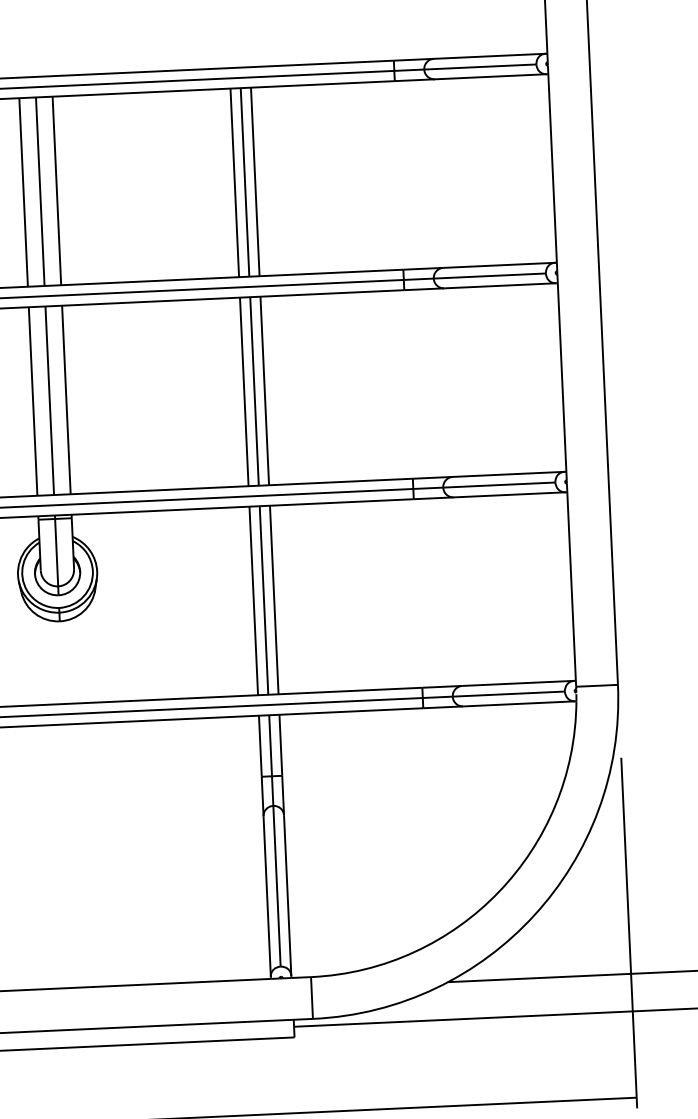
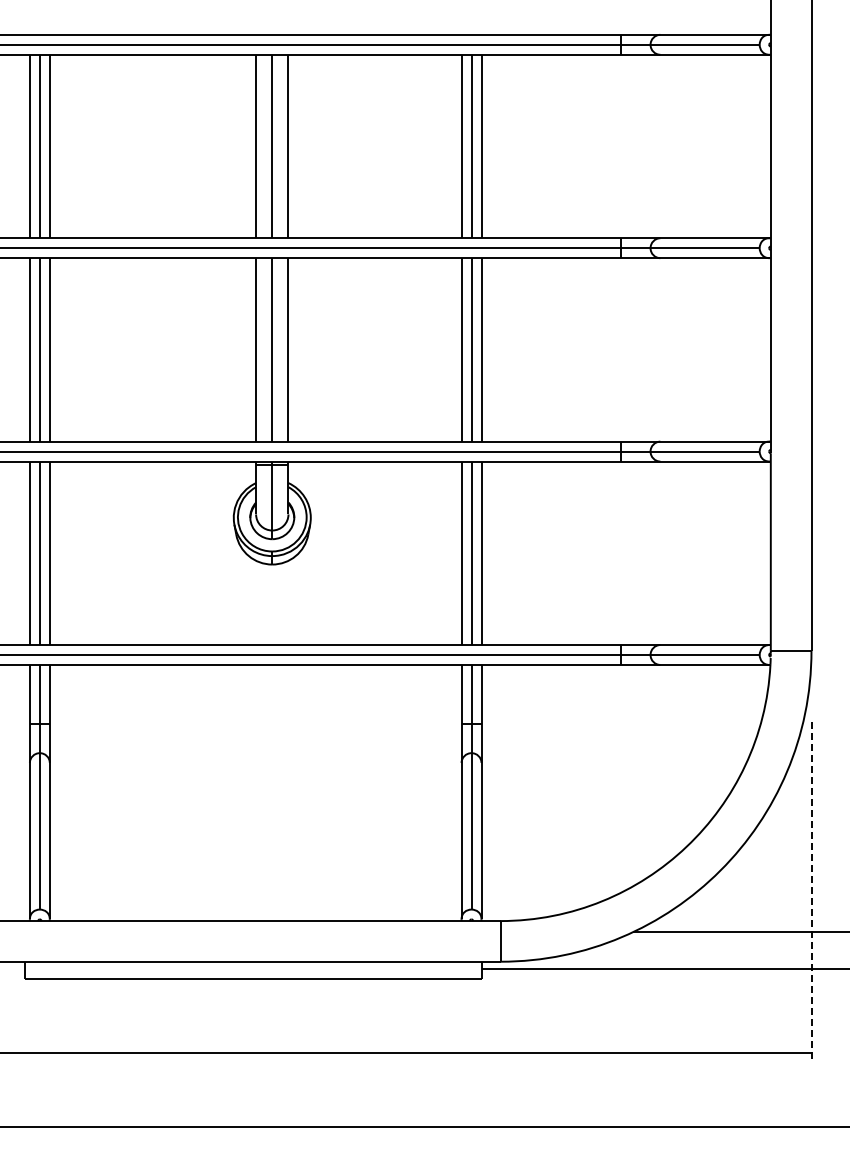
line: (629, 933) -> (811, 892), solid -> dashed

